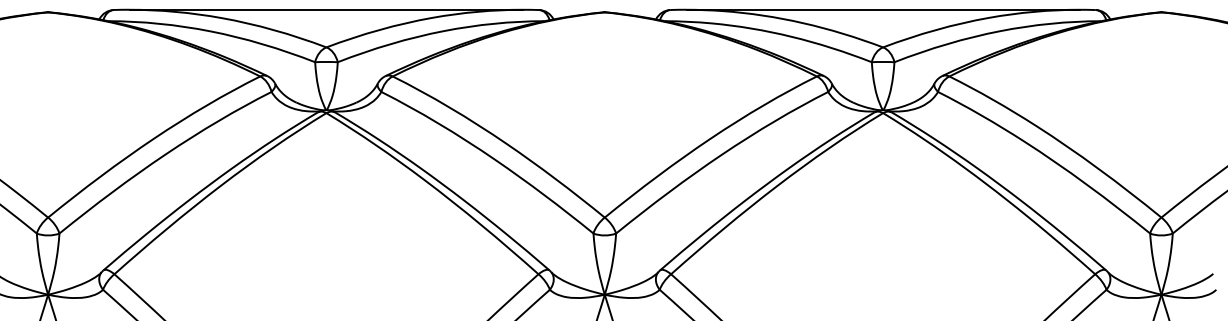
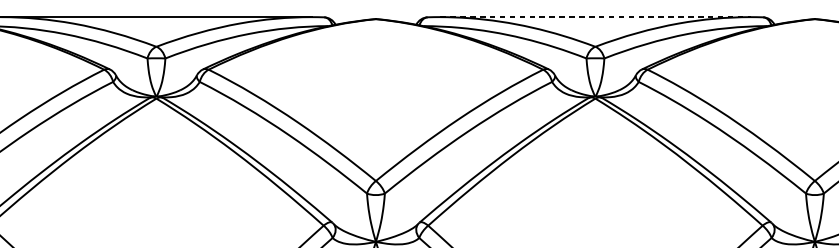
line: (883, 9) -> (595, 16), solid -> dashed

